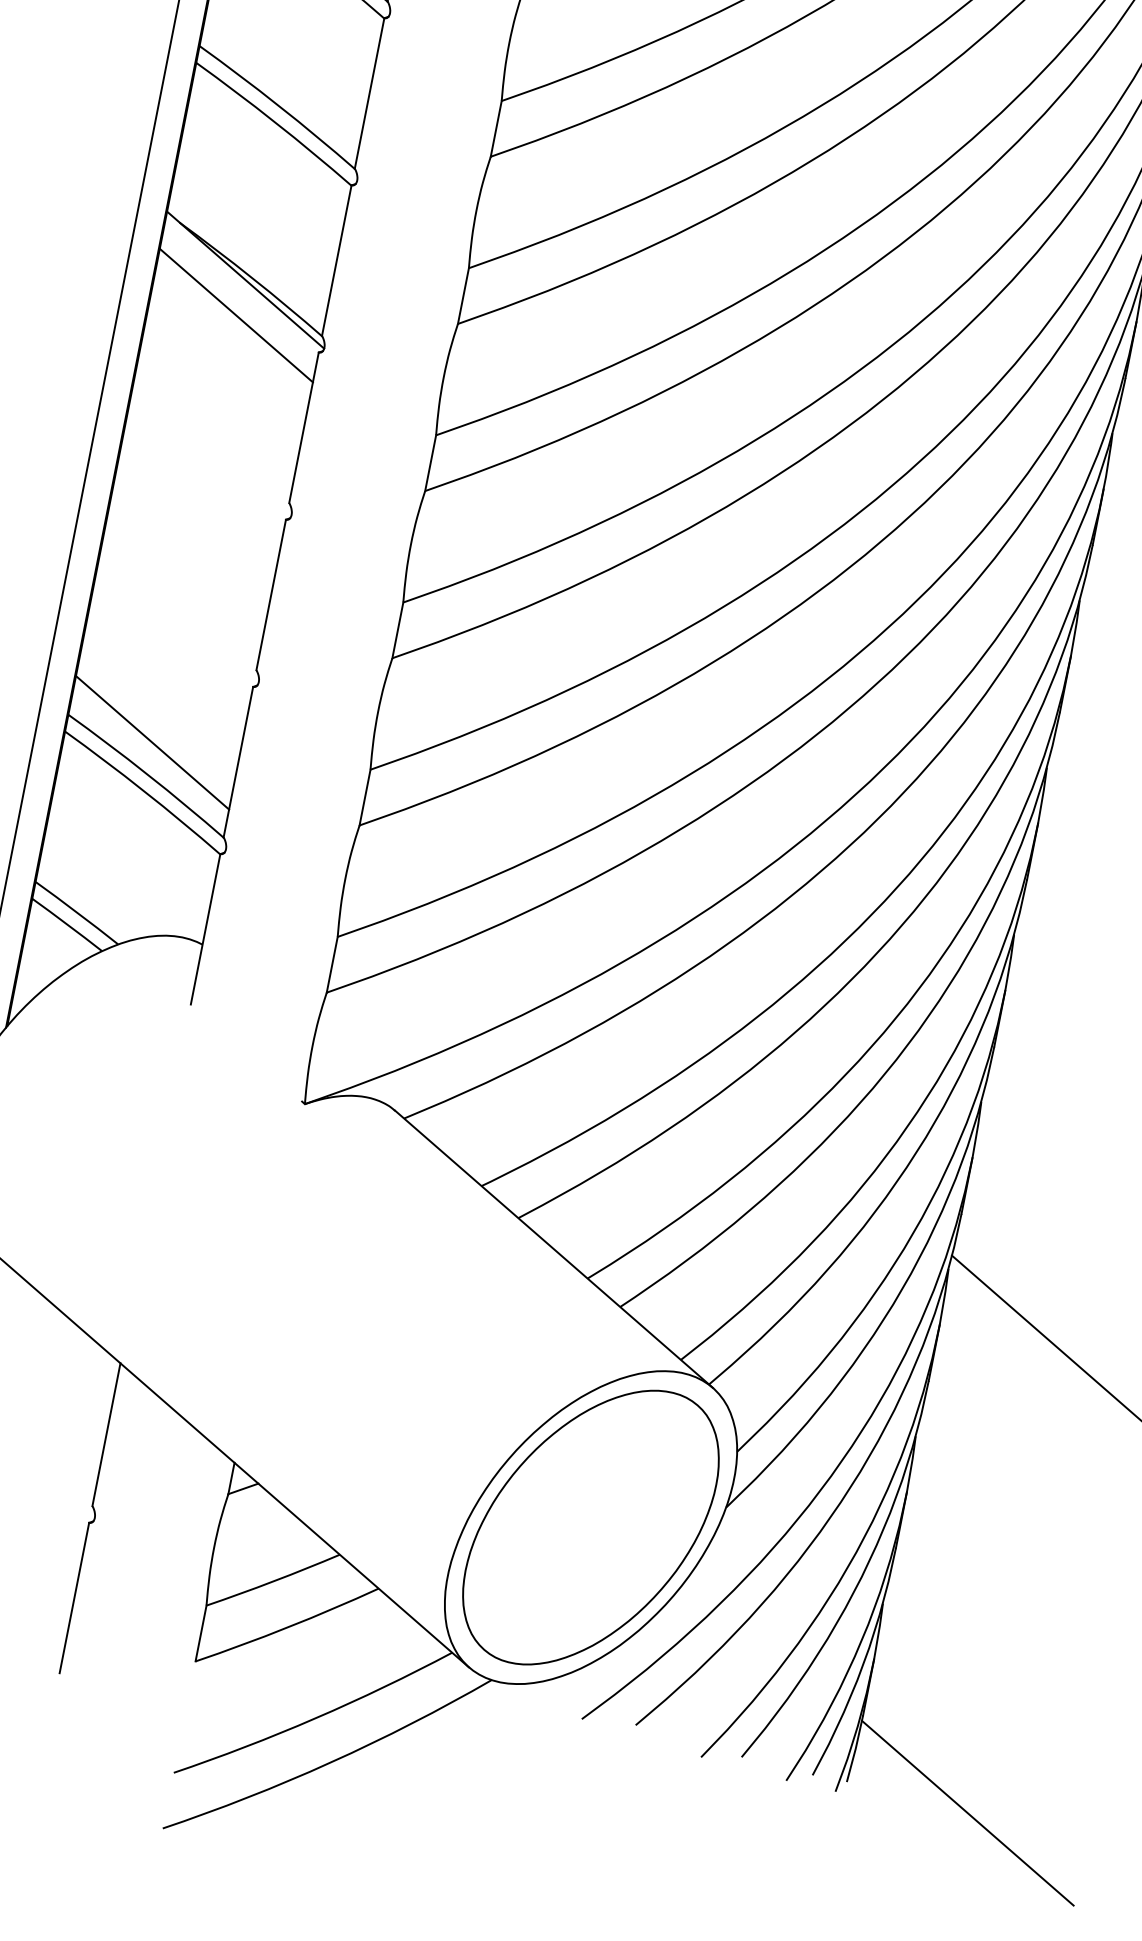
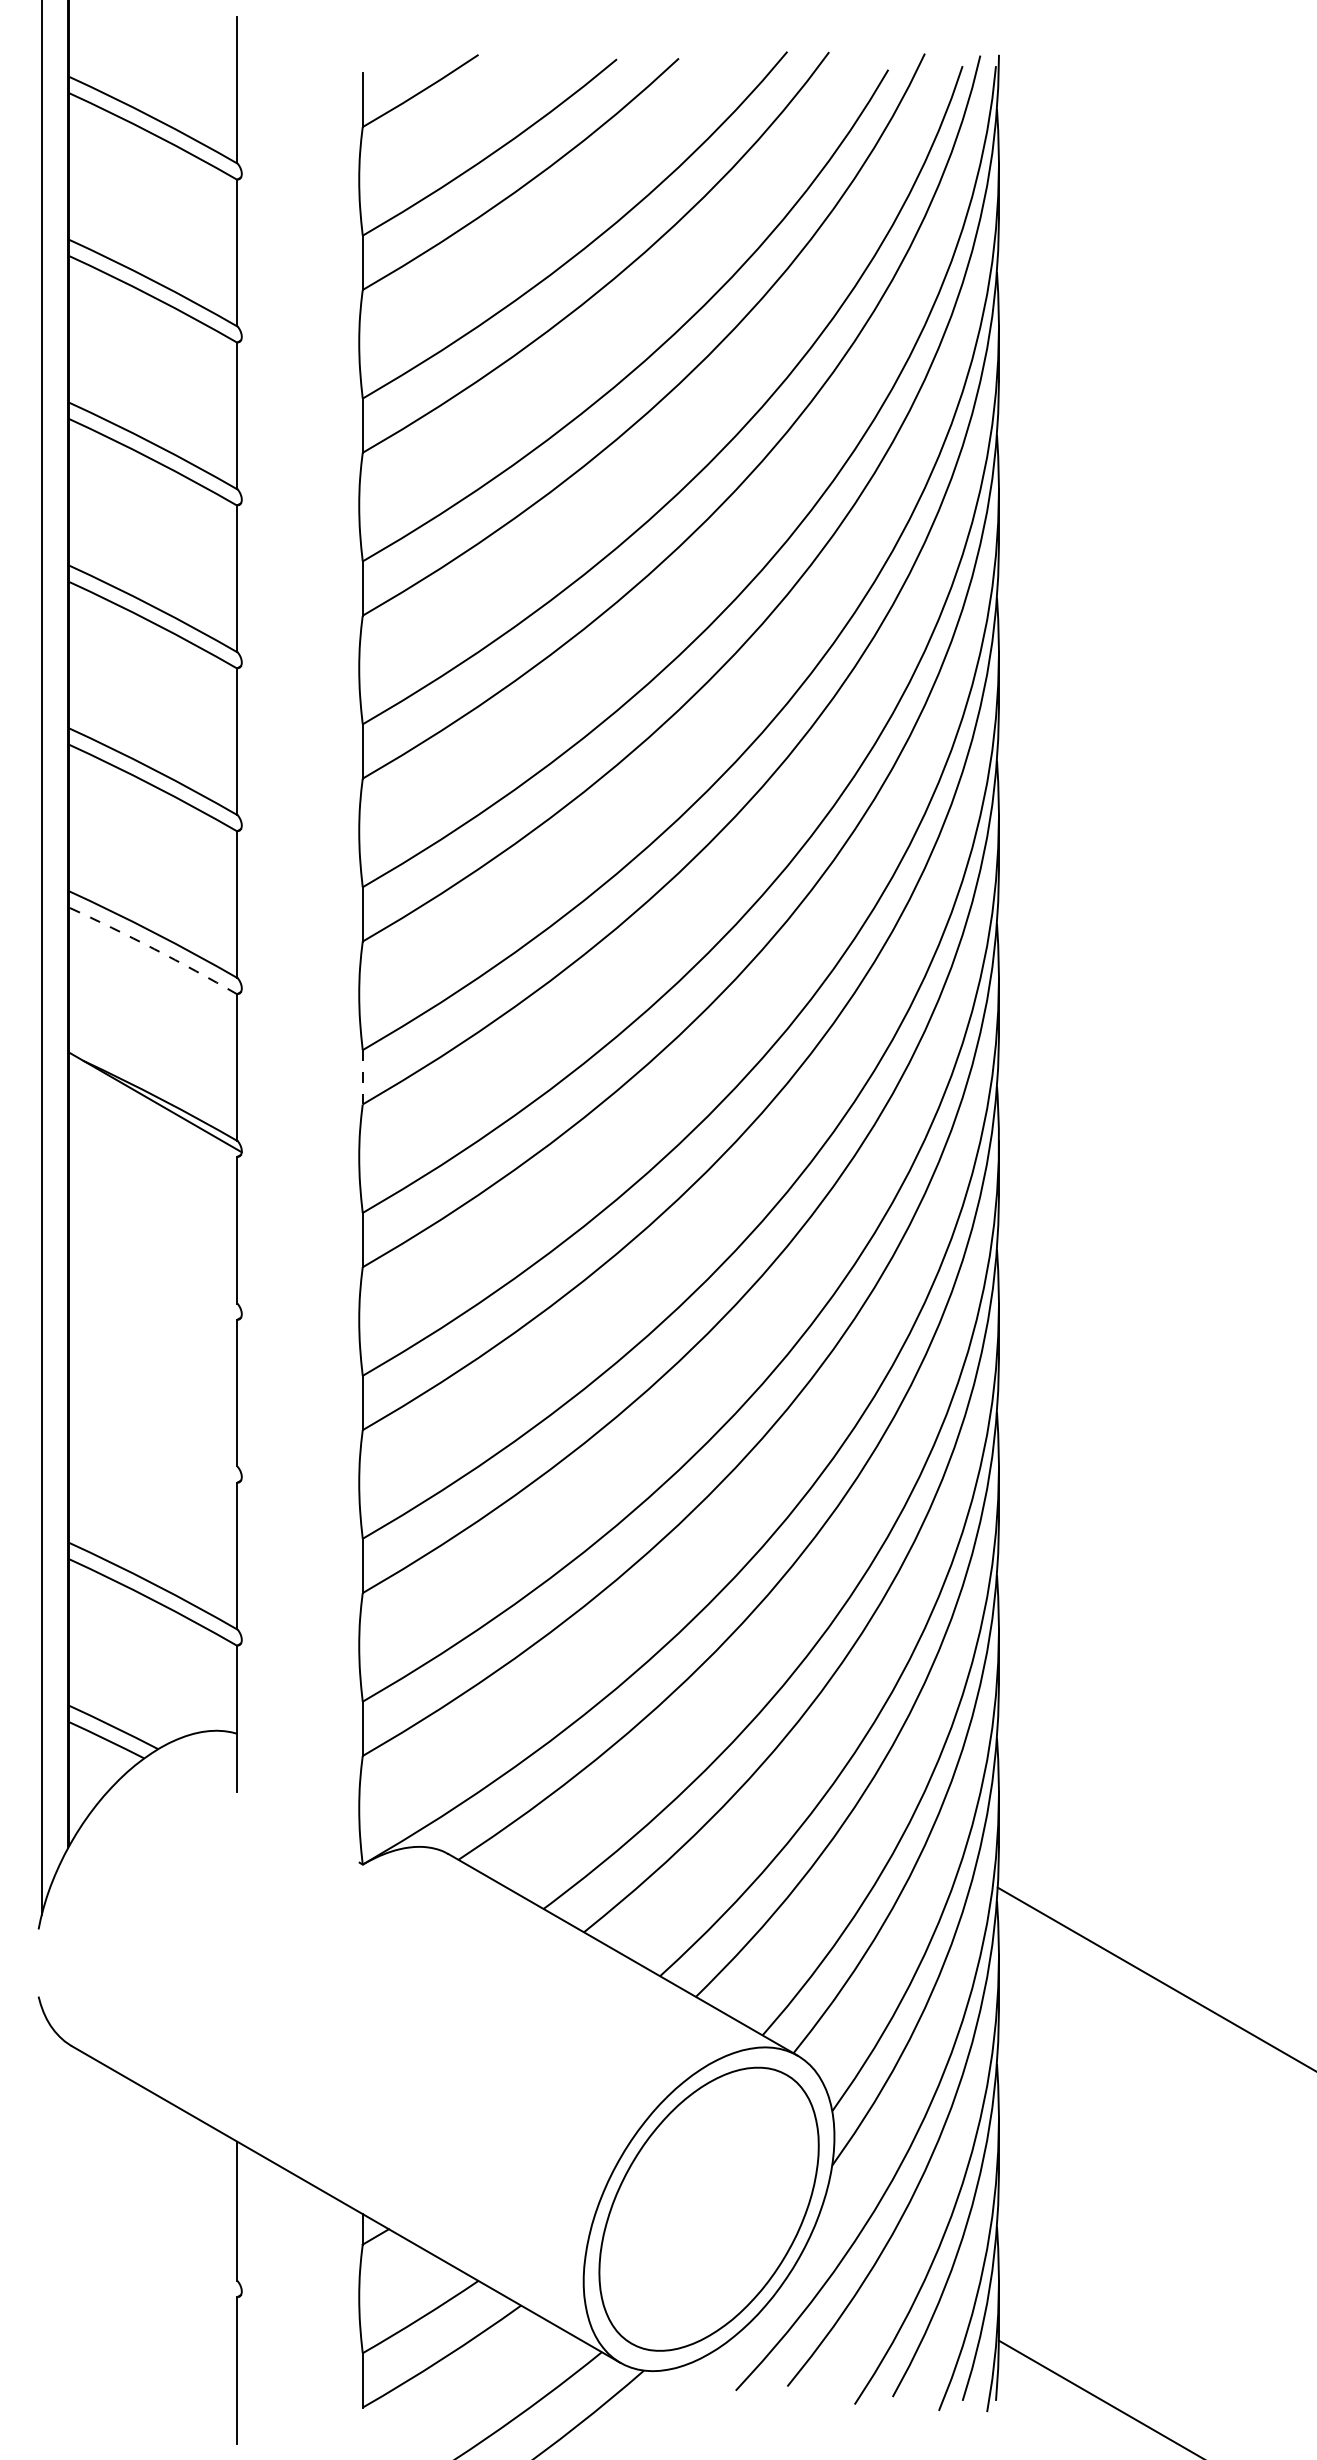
arc: (275, 122) -> (154, 949), solid -> dashed
line: (463, 296) -> (362, 1077), solid -> dashed
line: (236, 314) -> (153, 1136), removed
line: (152, 742) -> (153, 1553), removed

